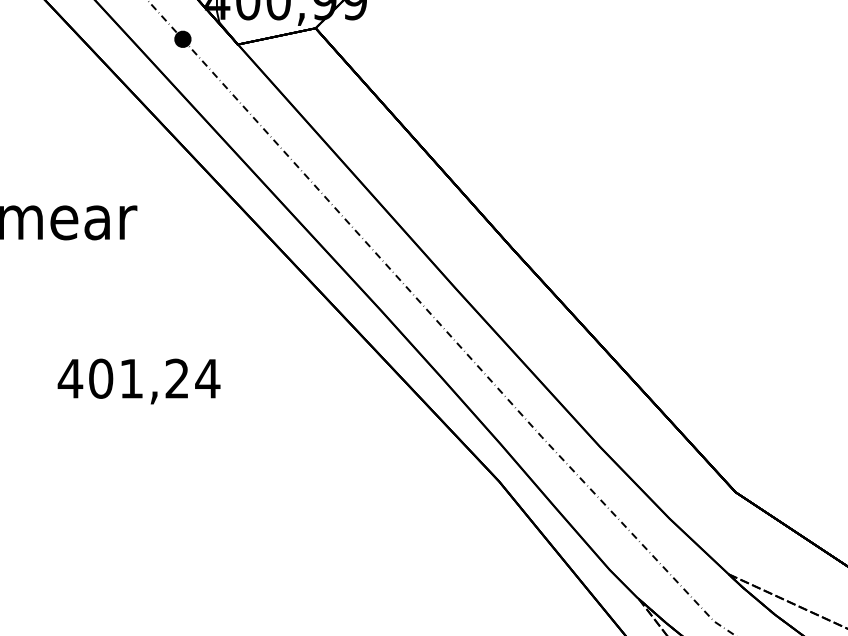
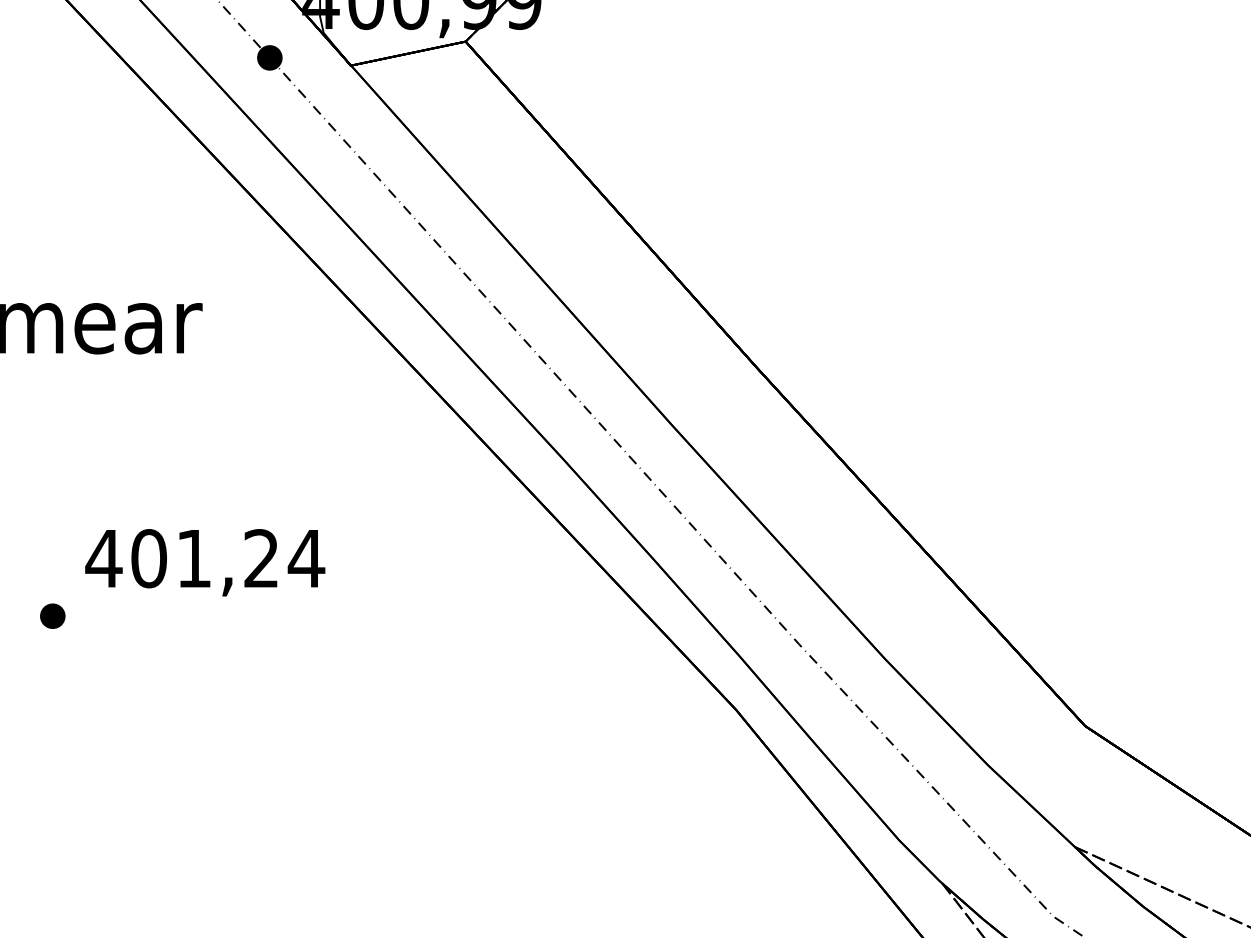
part: (35, 417) -> (52, 615), added

